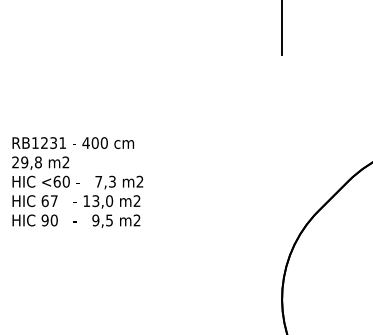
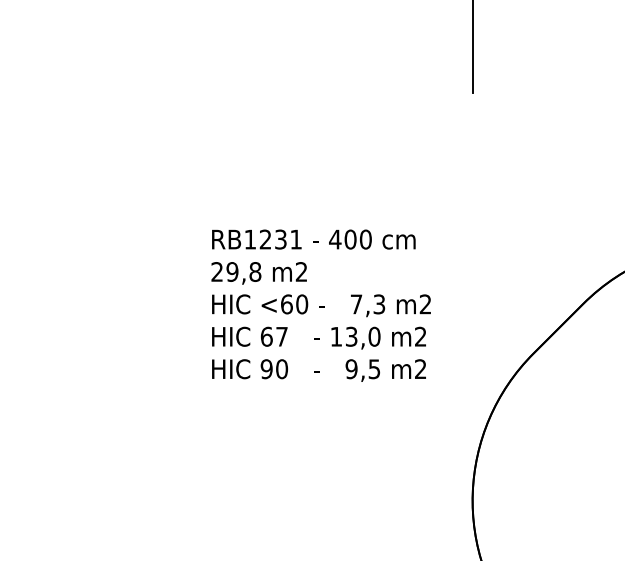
text: (77, 182) -> (320, 305), moved

